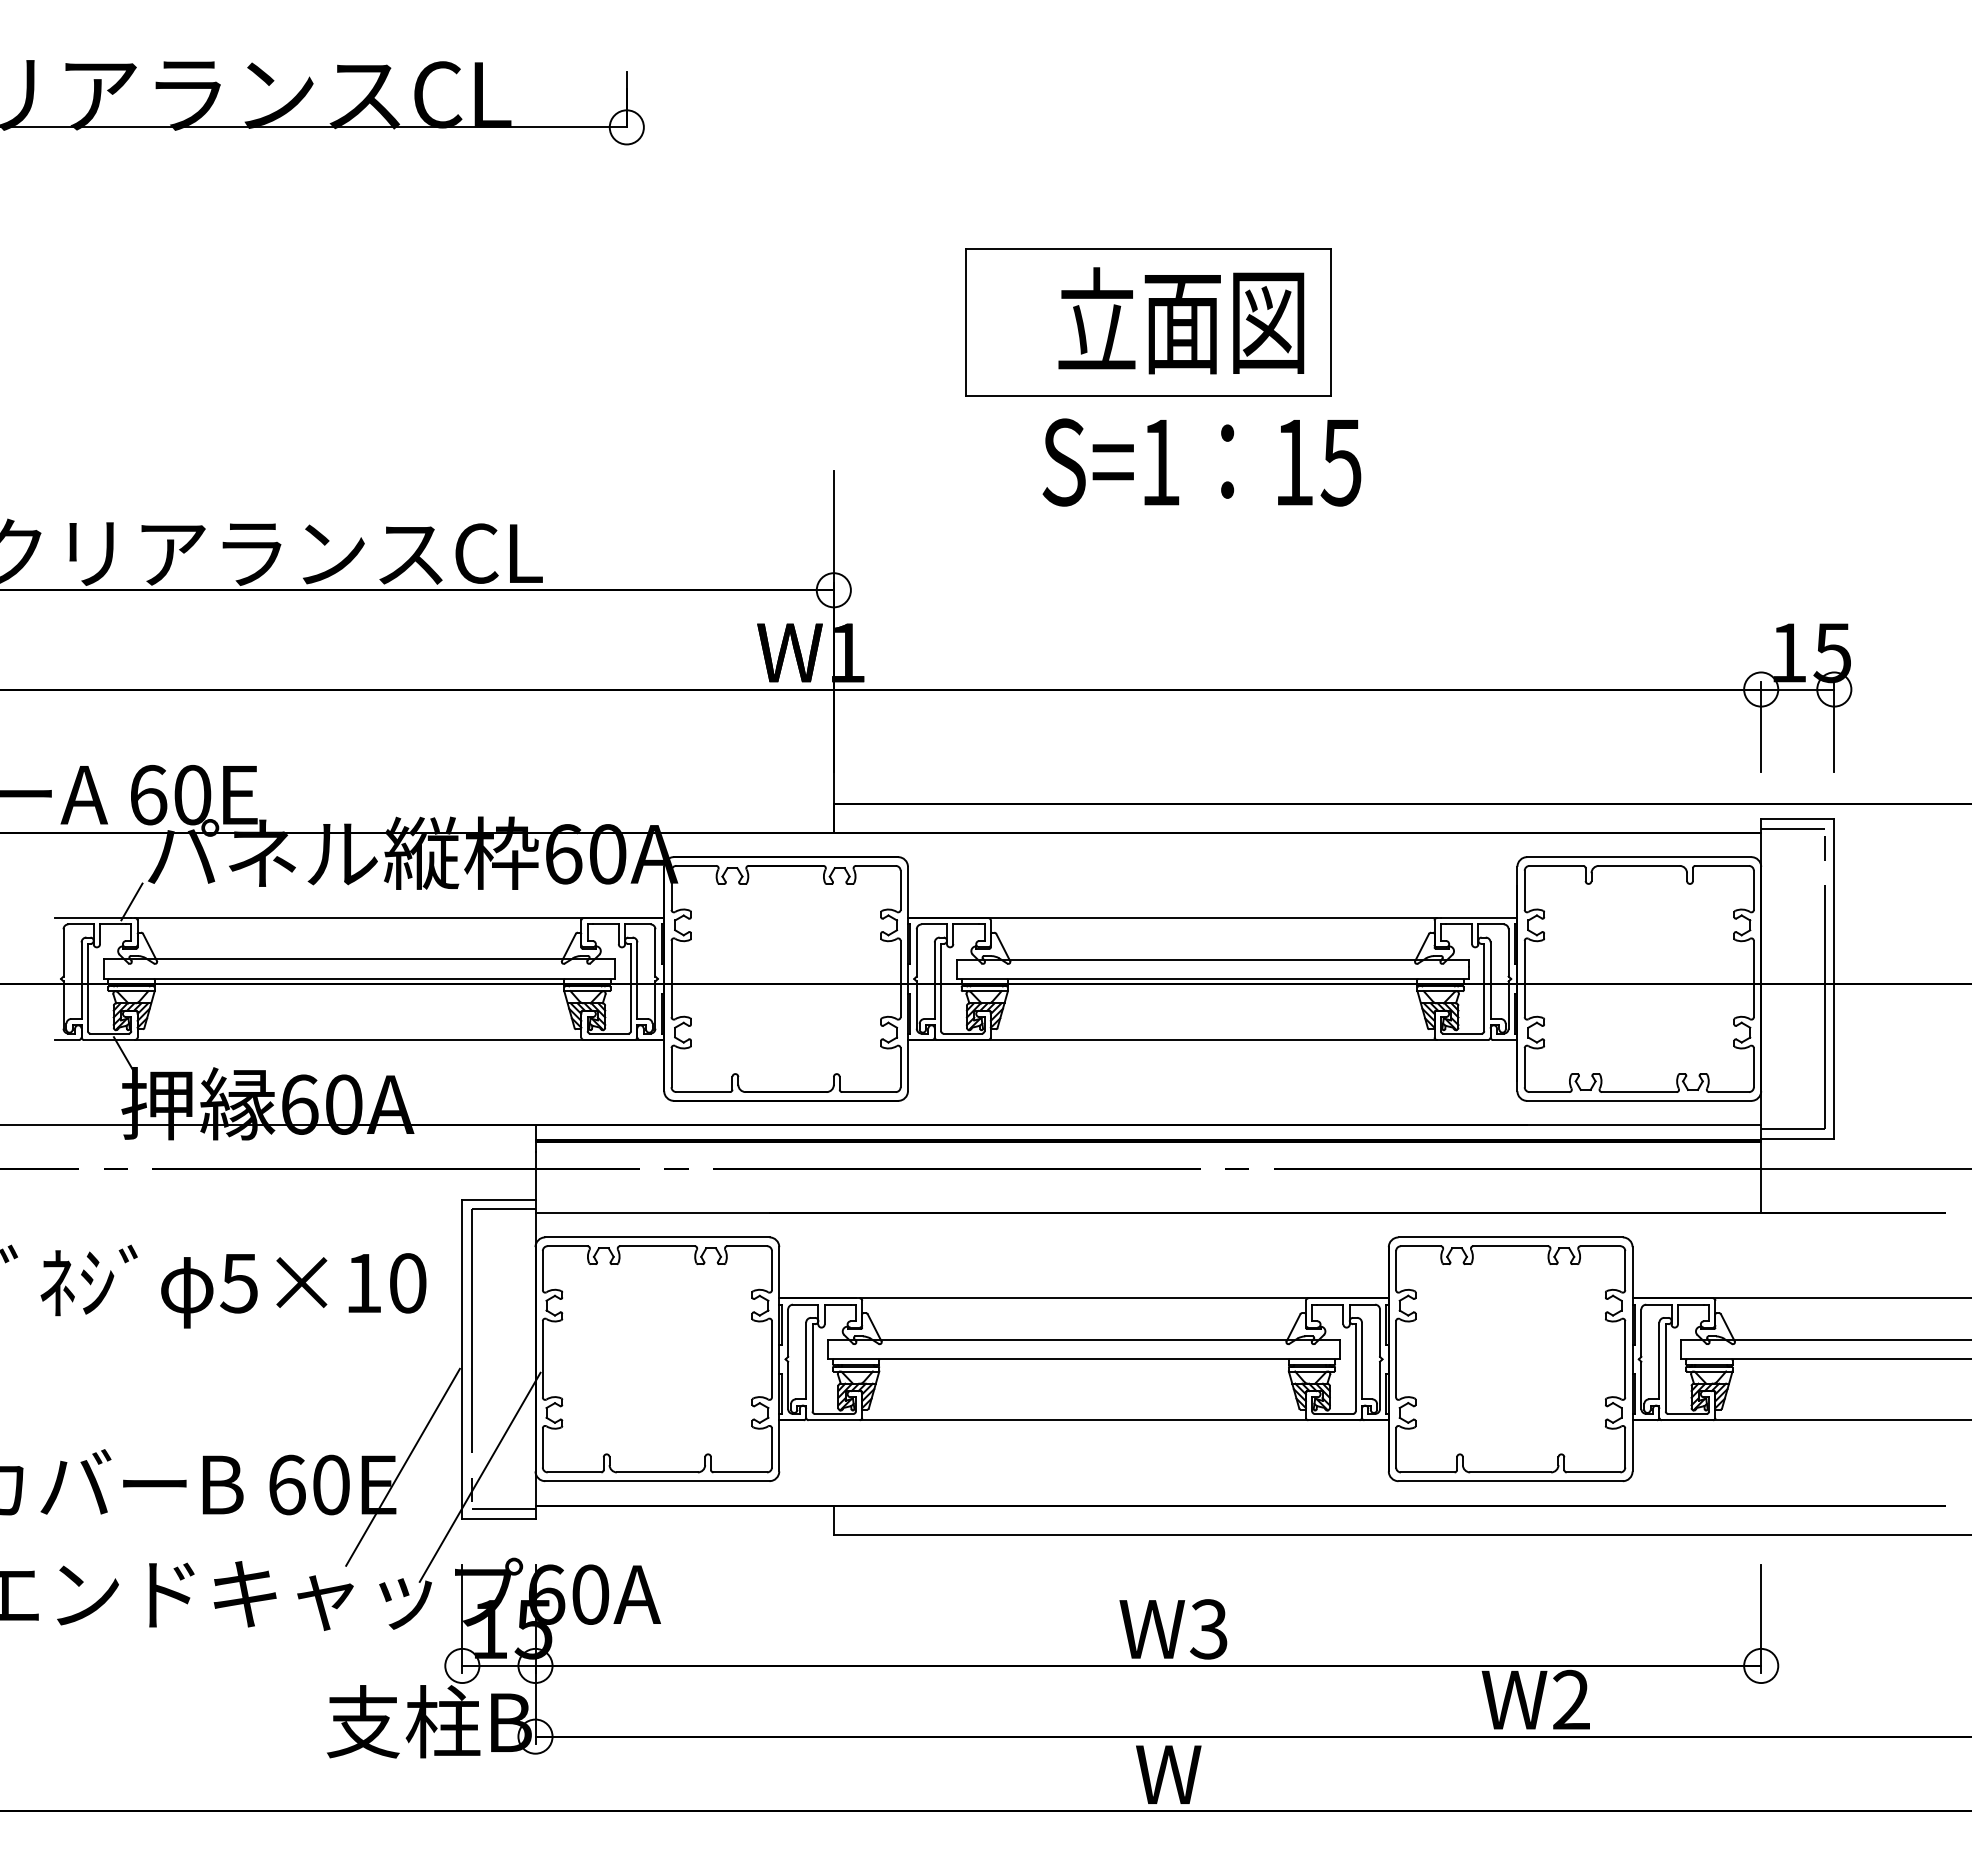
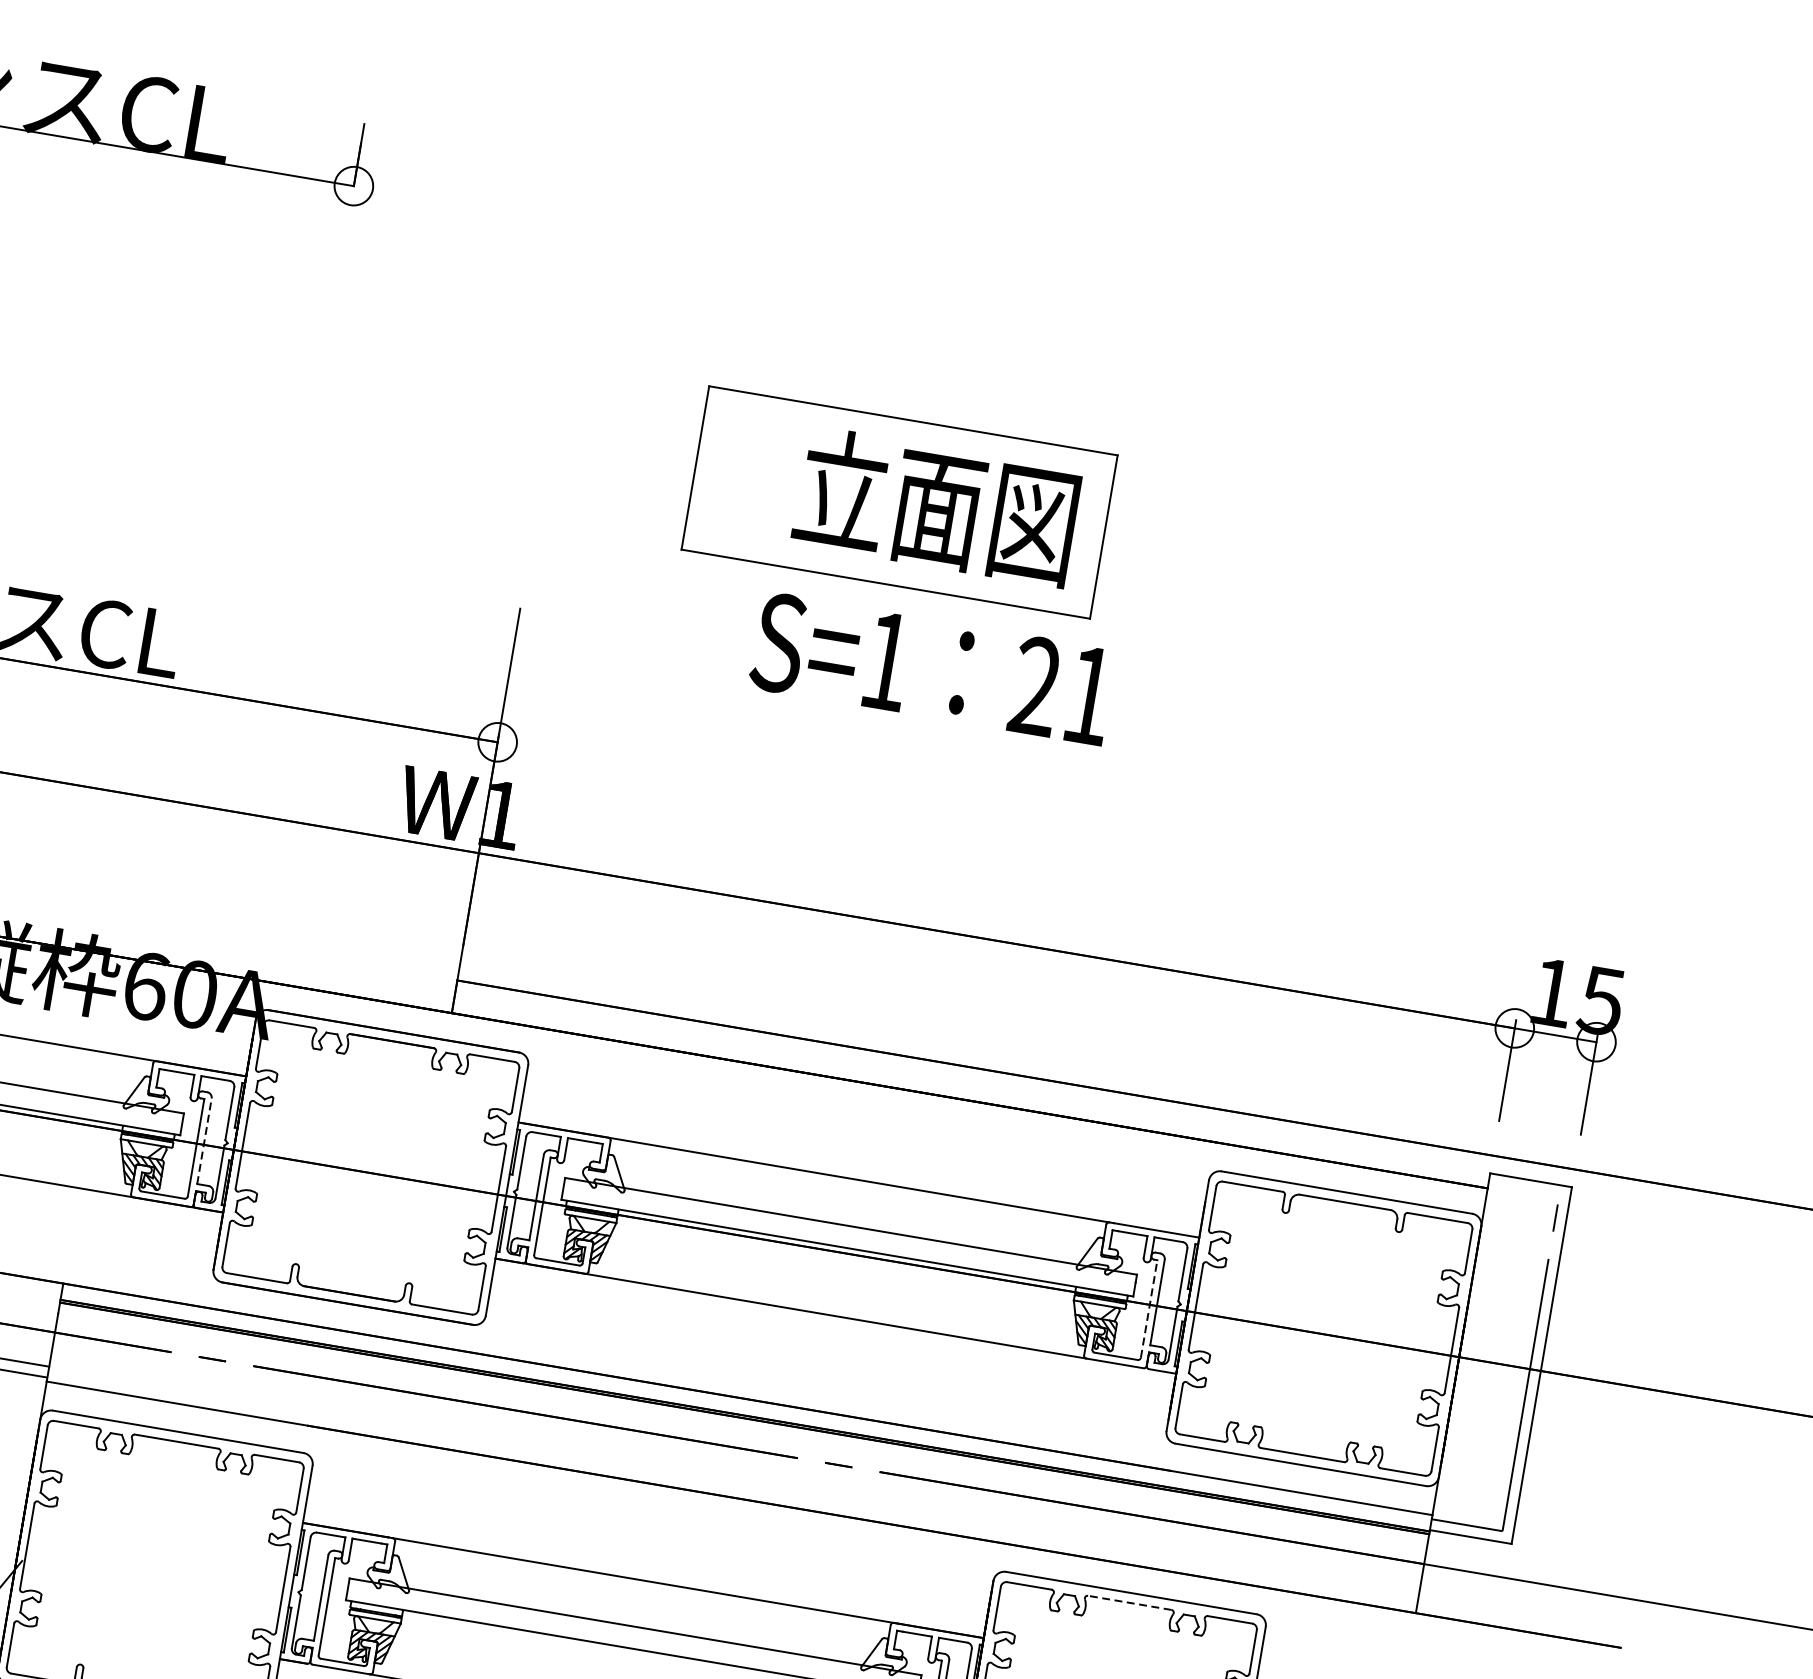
text: (1317, 462) -> (1062, 690), 15 -> 21
line: (1792, 829) -> (1523, 1190), removed
line: (637, 980) -> (204, 1141), solid -> dashed
line: (1484, 987) -> (1149, 1308), solid -> dashed
line: (1510, 1246) -> (1129, 1603), solid -> dashed

